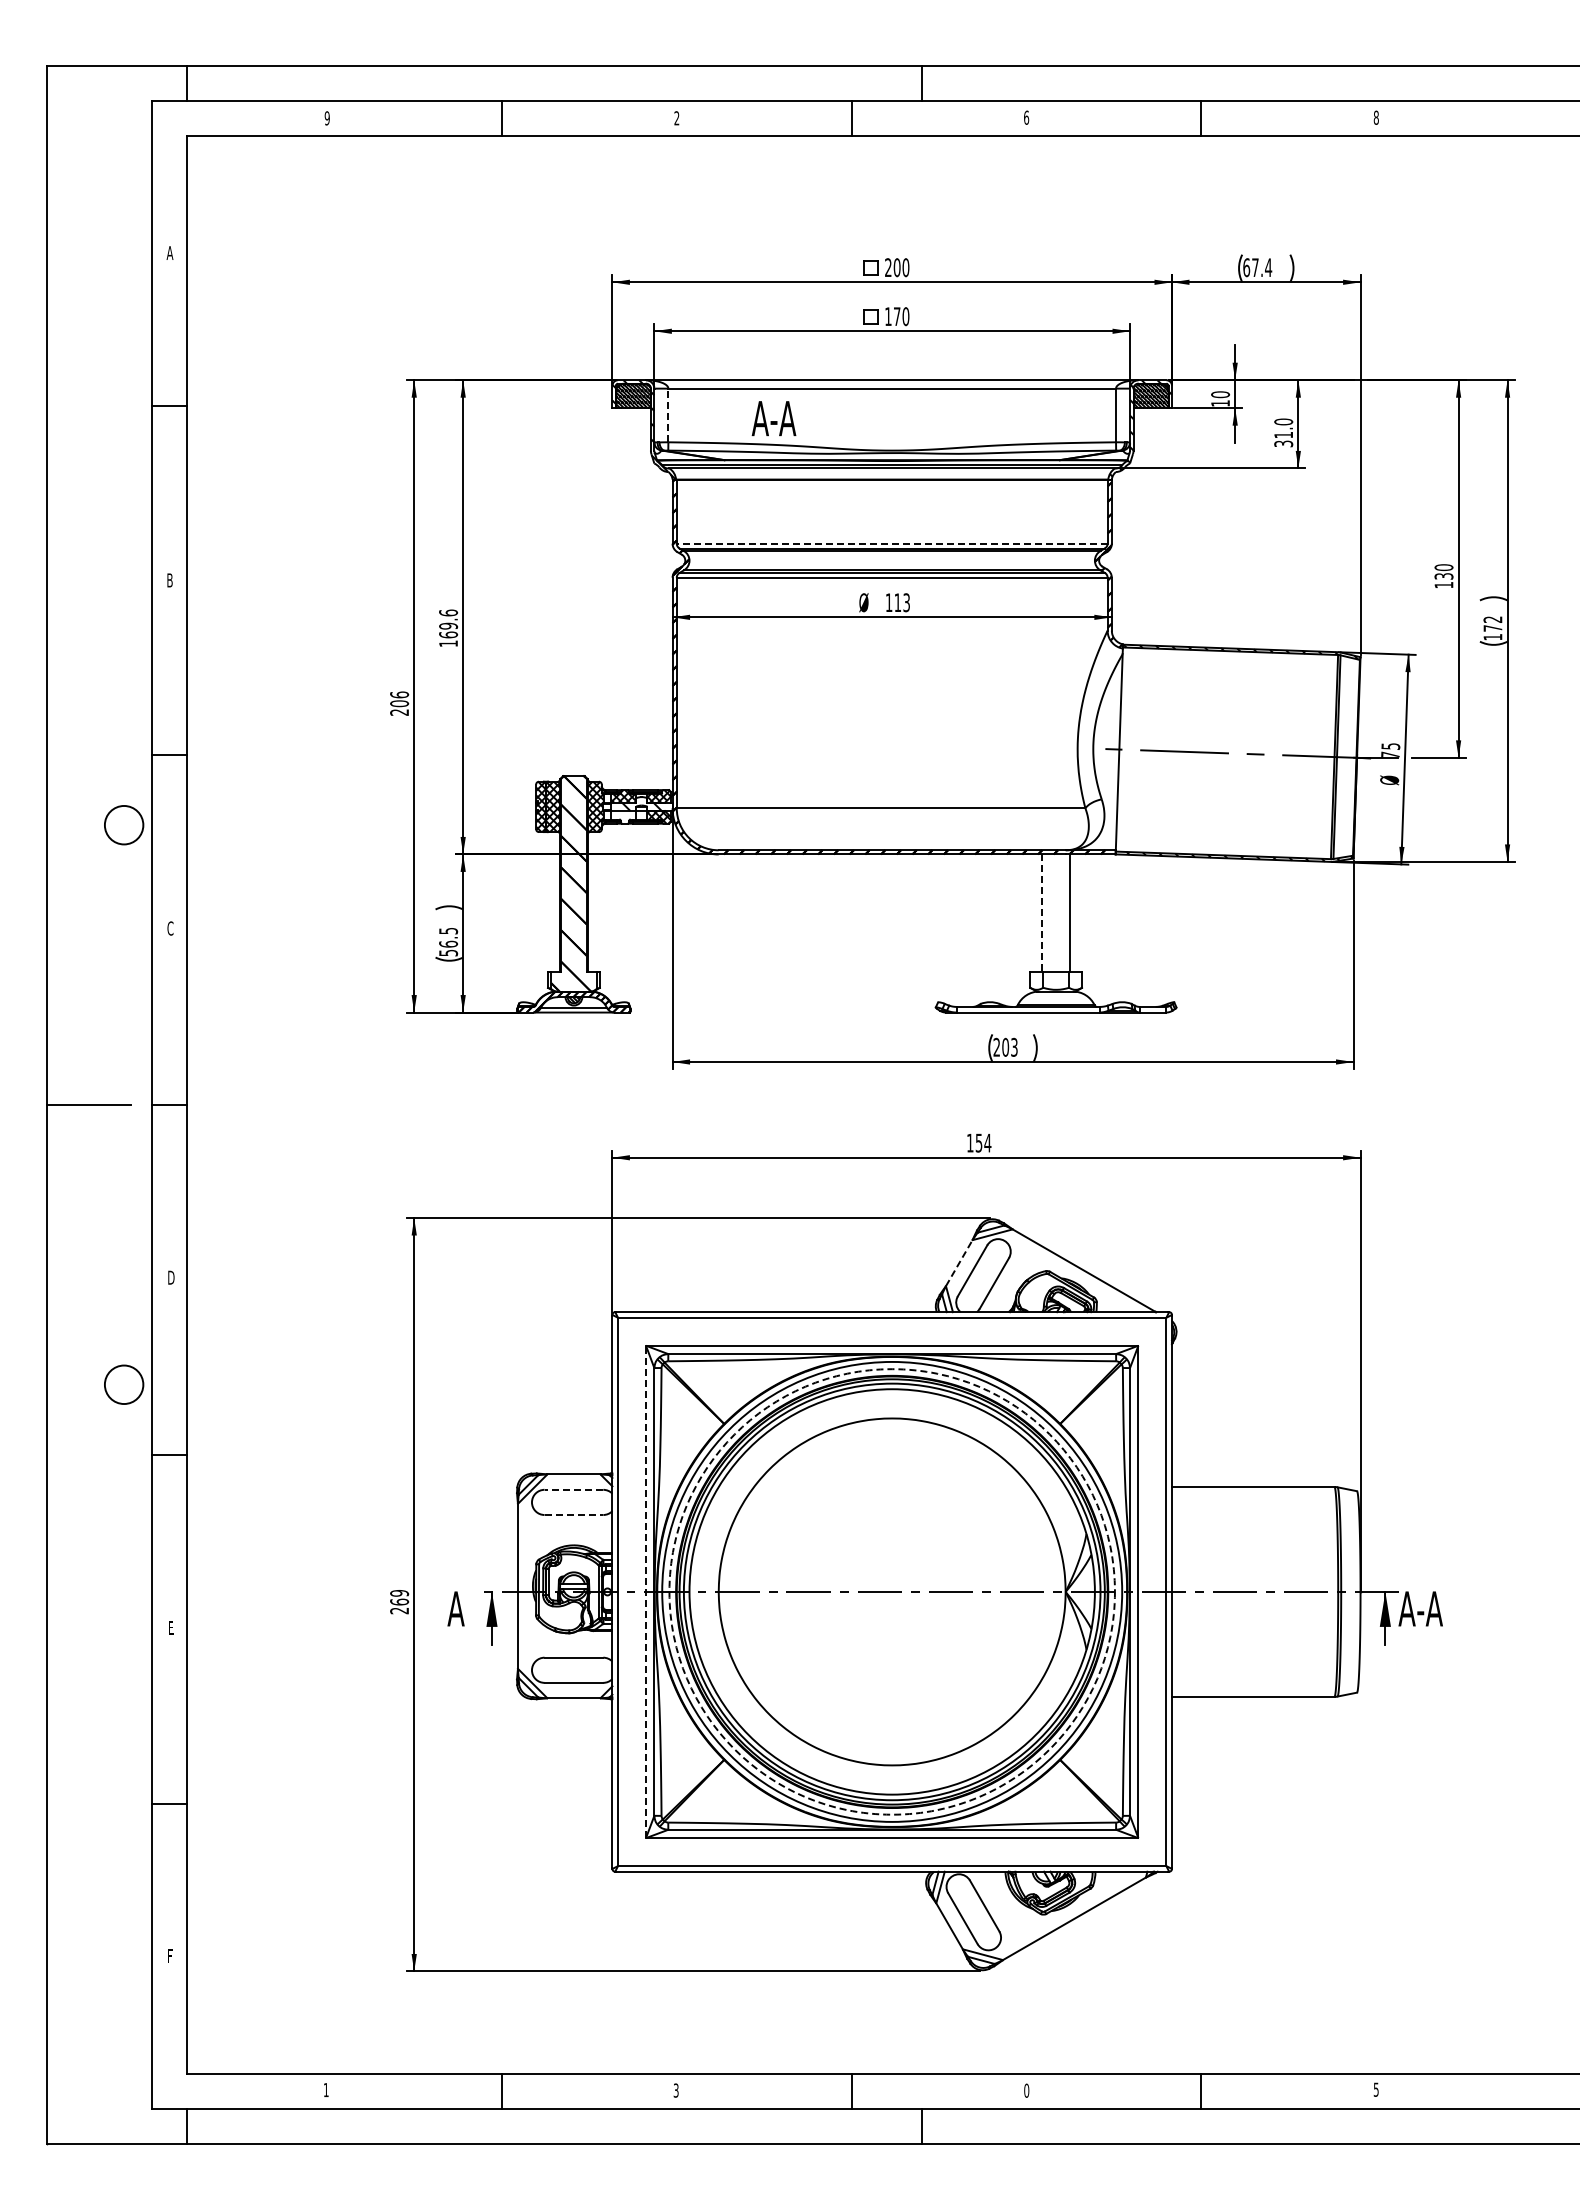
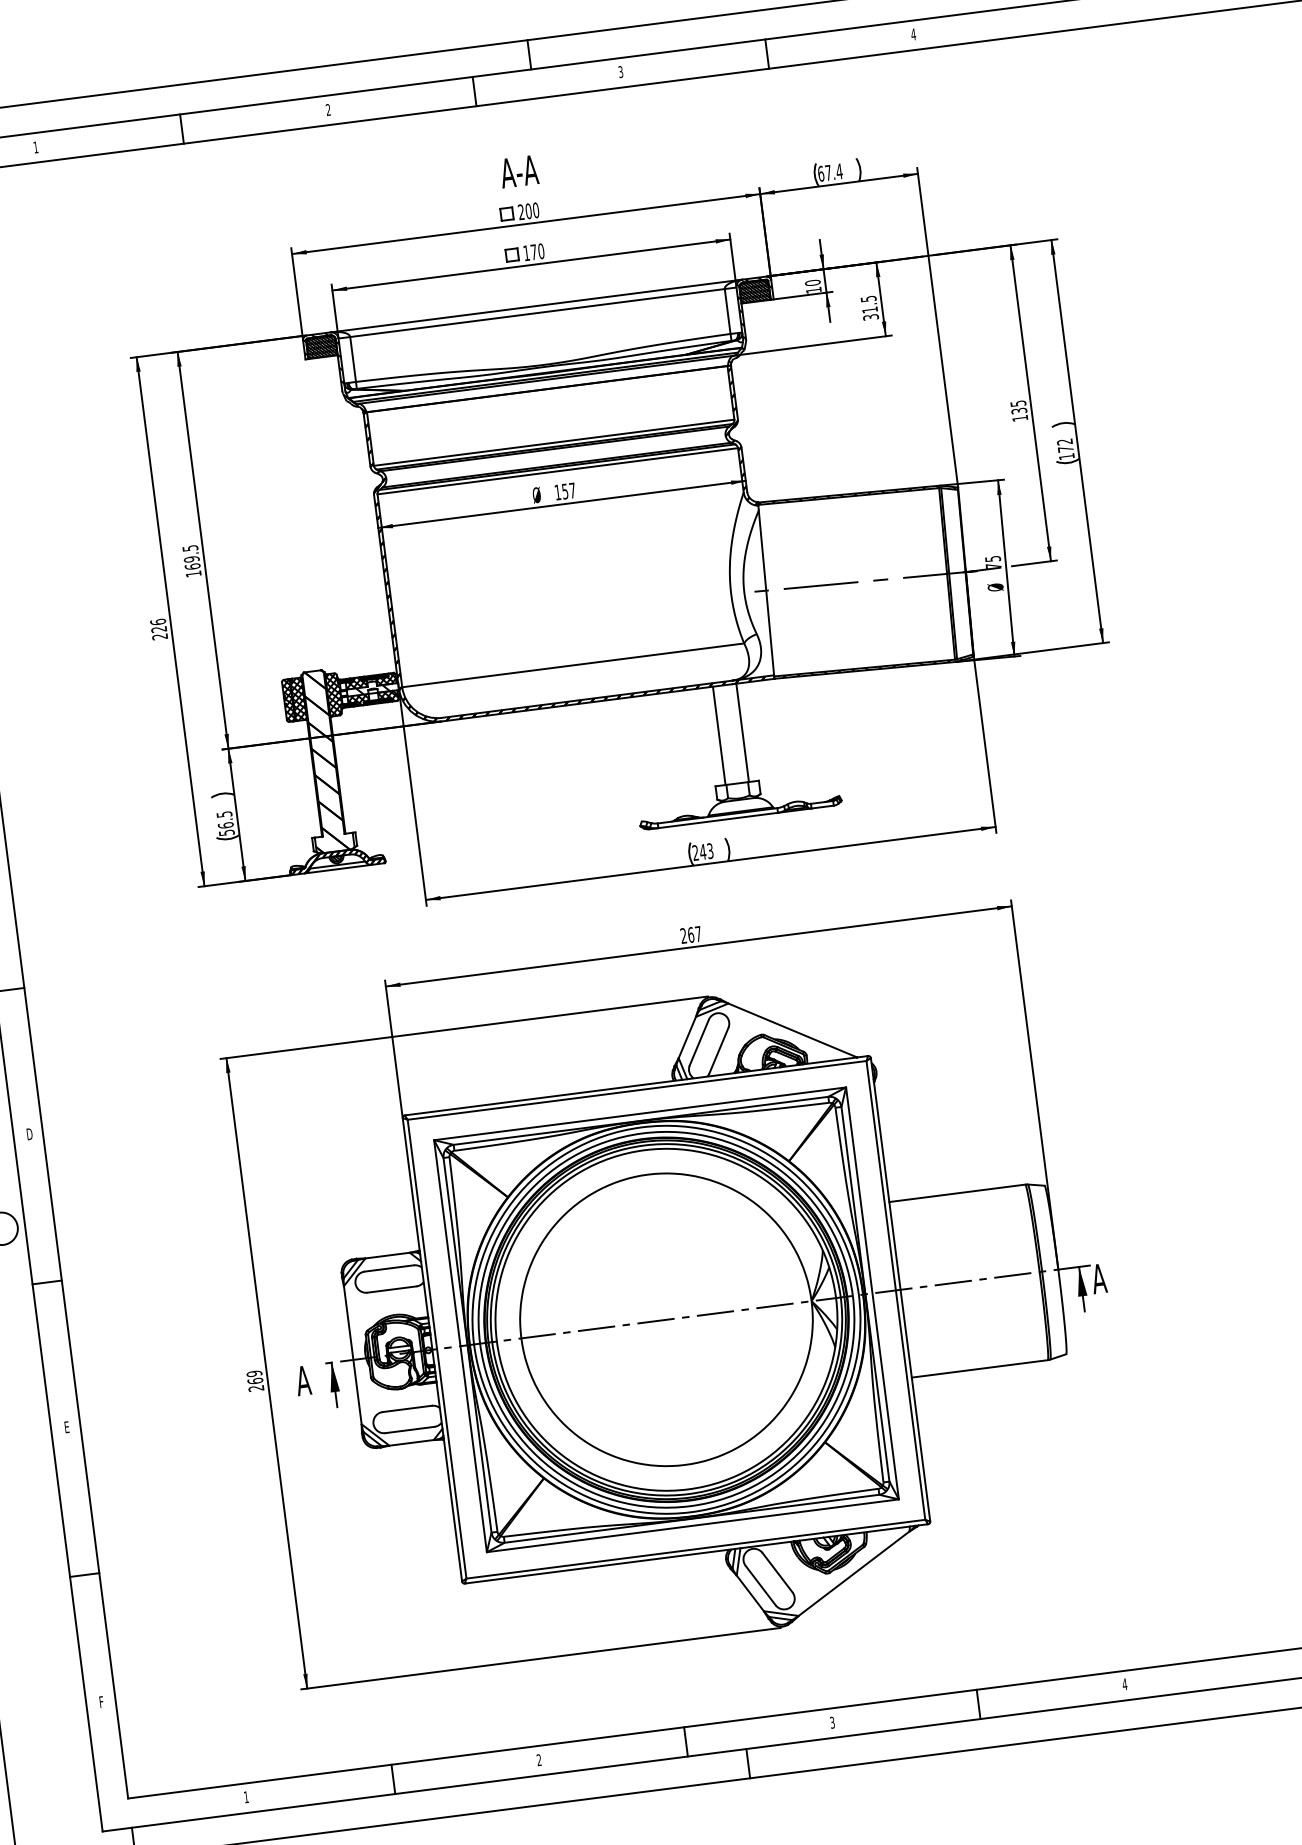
text: (1026, 117) -> (620, 71), 6 -> 3
text: (1376, 117) -> (913, 34), 8 -> 4
text: (326, 118) -> (35, 147), 9 -> 1
line: (668, 415) -> (353, 359), dashed -> solid
text: (773, 418) -> (518, 171), moved
text: (1283, 421) -> (868, 298), 31.0 -> 31.5
line: (891, 543) -> (553, 442), dashed -> solid
text: (1443, 567) -> (1017, 403), 130 -> 135
text: (901, 602) -> (568, 490), 113 -> 157
text: (448, 612) -> (190, 547), 169.6 -> 169.5
text: (399, 703) -> (159, 629), 206 -> 226
hatch: (623, 817) -> (358, 700), added
line: (1042, 913) -> (719, 736), dashed -> solid
text: (1005, 1046) -> (702, 851), 203 -> 243
text: (979, 1142) -> (691, 934), 154 -> 267
line: (959, 1263) -> (687, 1037), dashed -> solid
line: (573, 1489) -> (388, 1268), dashed -> solid
line: (574, 1515) -> (392, 1289), dashed -> solid
line: (646, 1591) -> (460, 1345), dashed -> solid
circle: (891, 1591) -> (665, 1319), dashed -> solid
text: (1429, 1608) -> (1117, 1276), A-A -> A
text: (1375, 2089) -> (1124, 1684), 5 -> 4
text: (675, 2090) -> (538, 1760), 3 -> 2
text: (1026, 2090) -> (832, 1722), 0 -> 3

